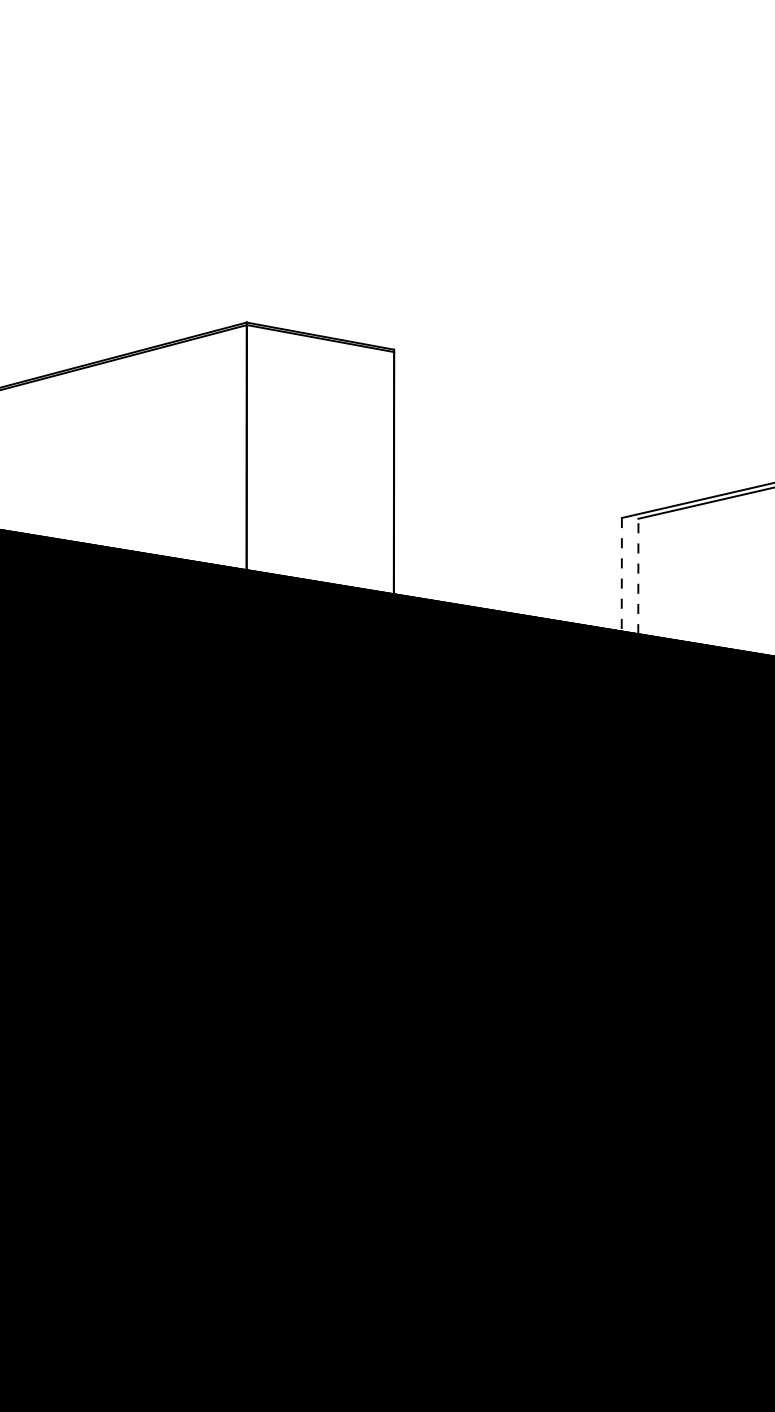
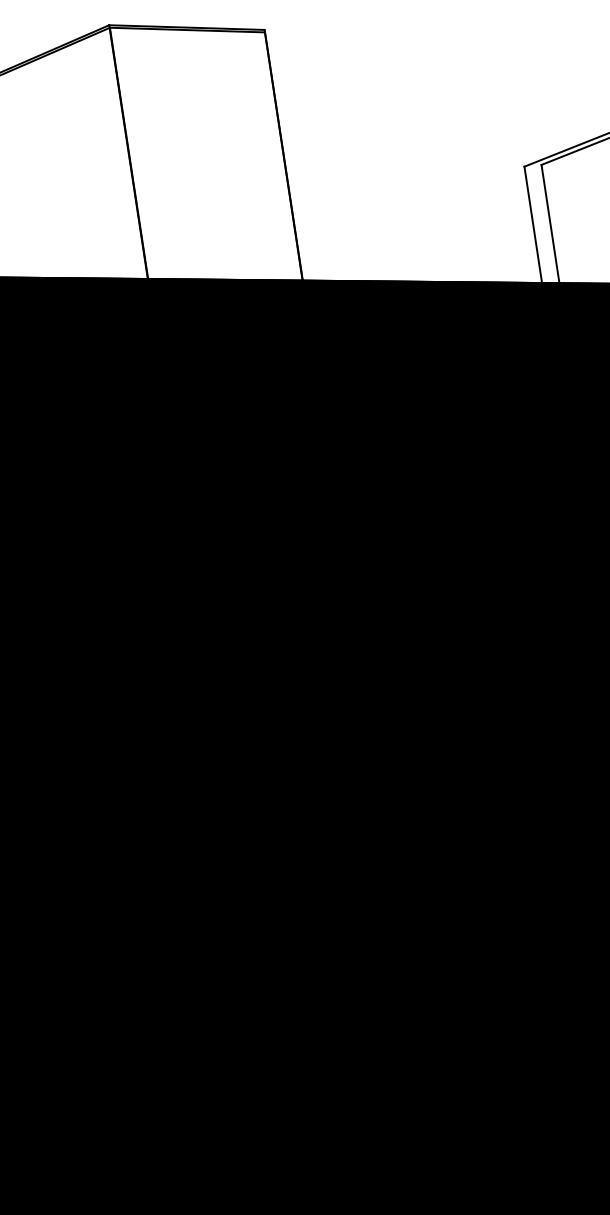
line: (621, 574) -> (532, 224), dashed -> solid
line: (638, 576) -> (550, 224), dashed -> solid

